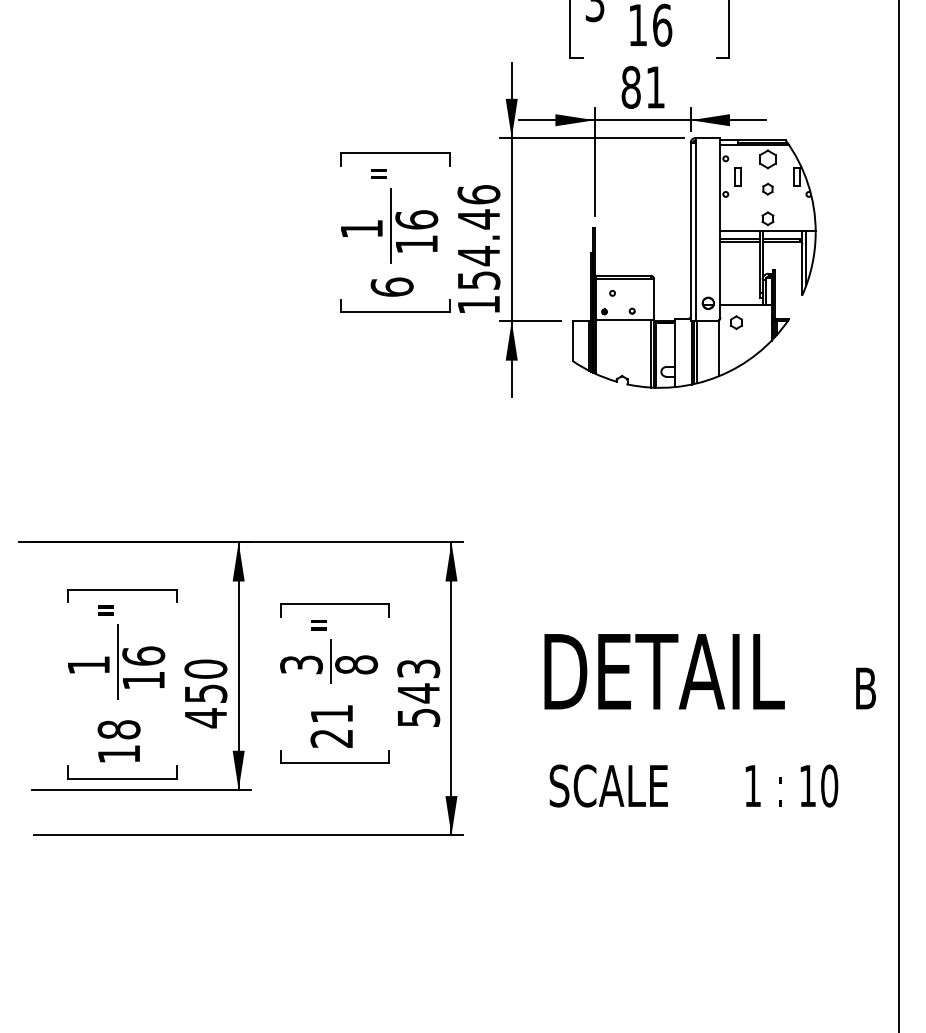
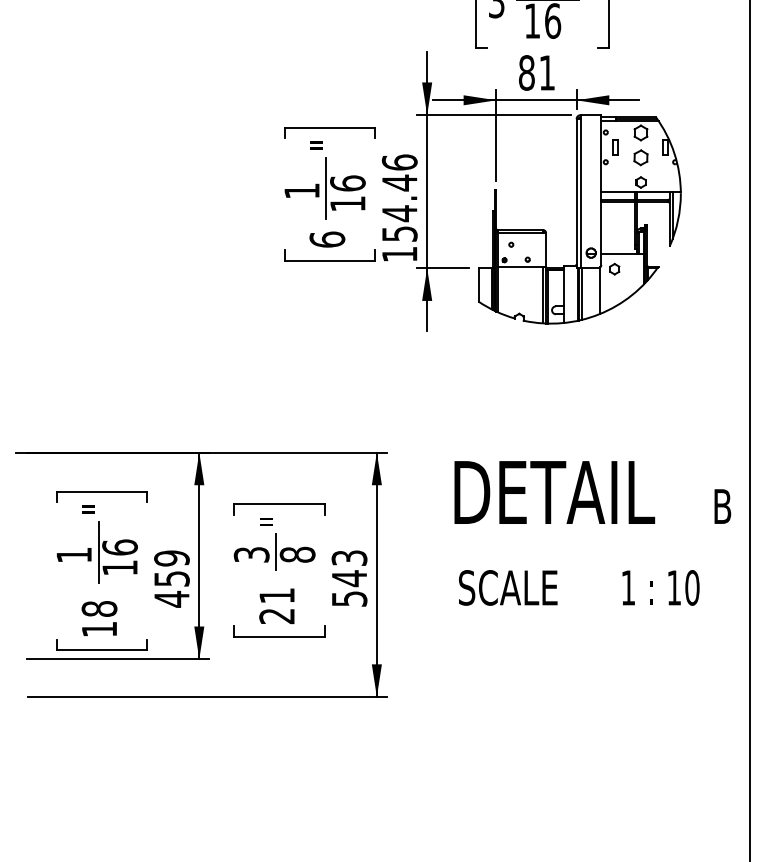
part: (767, 188) -> (640, 157), size x1.67
text: (205, 669) -> (171, 558), 450 -> 459
text: (709, 720) -> (592, 533), moved

